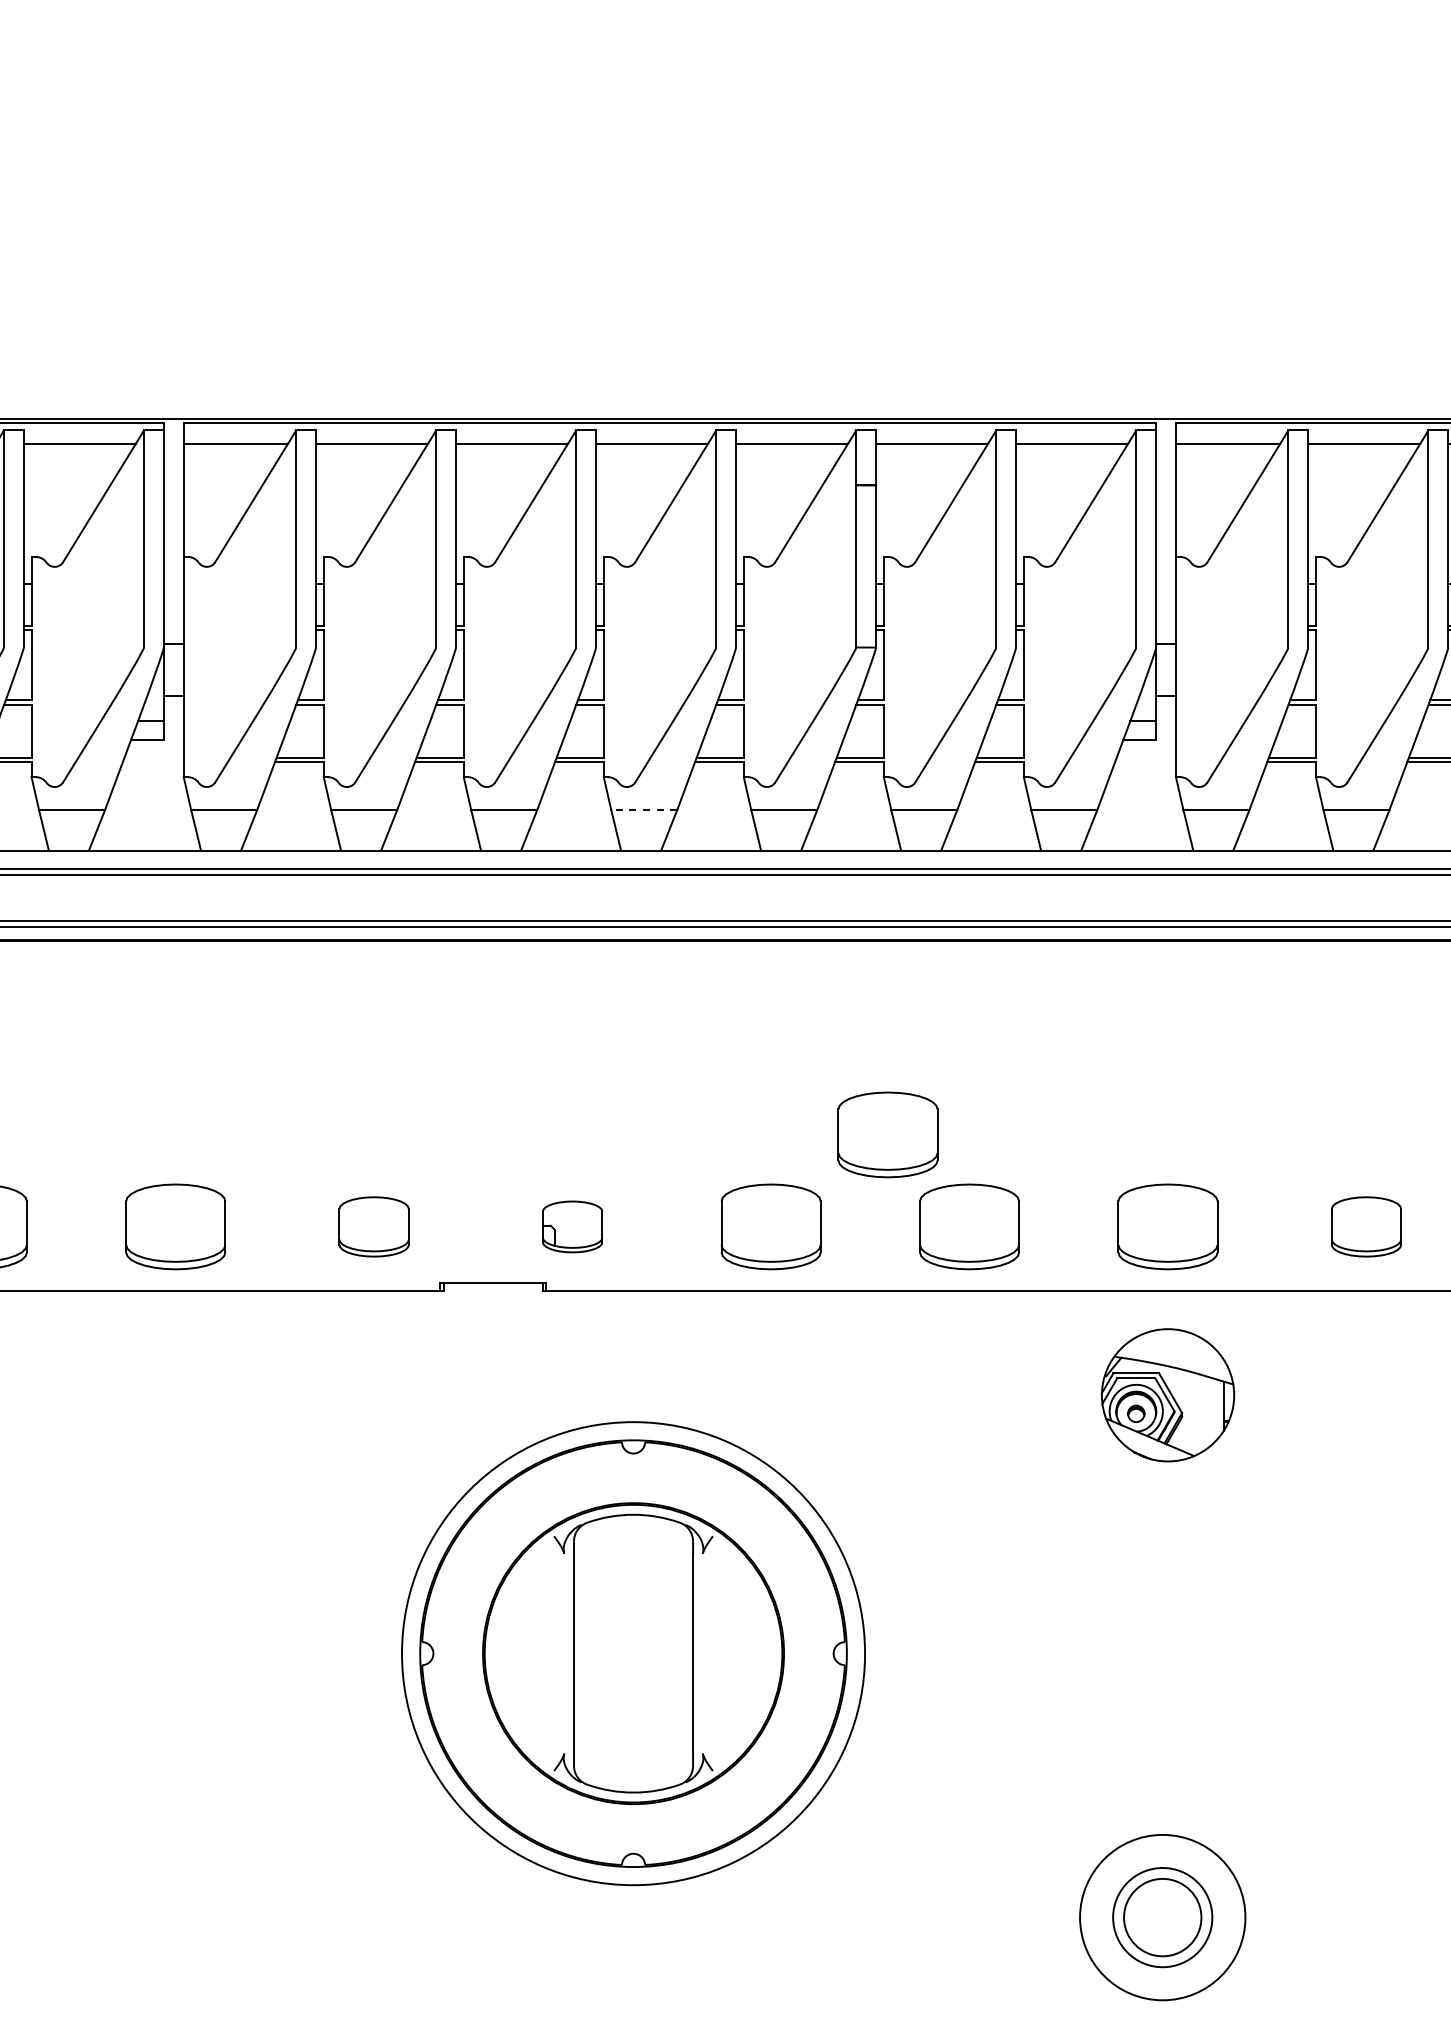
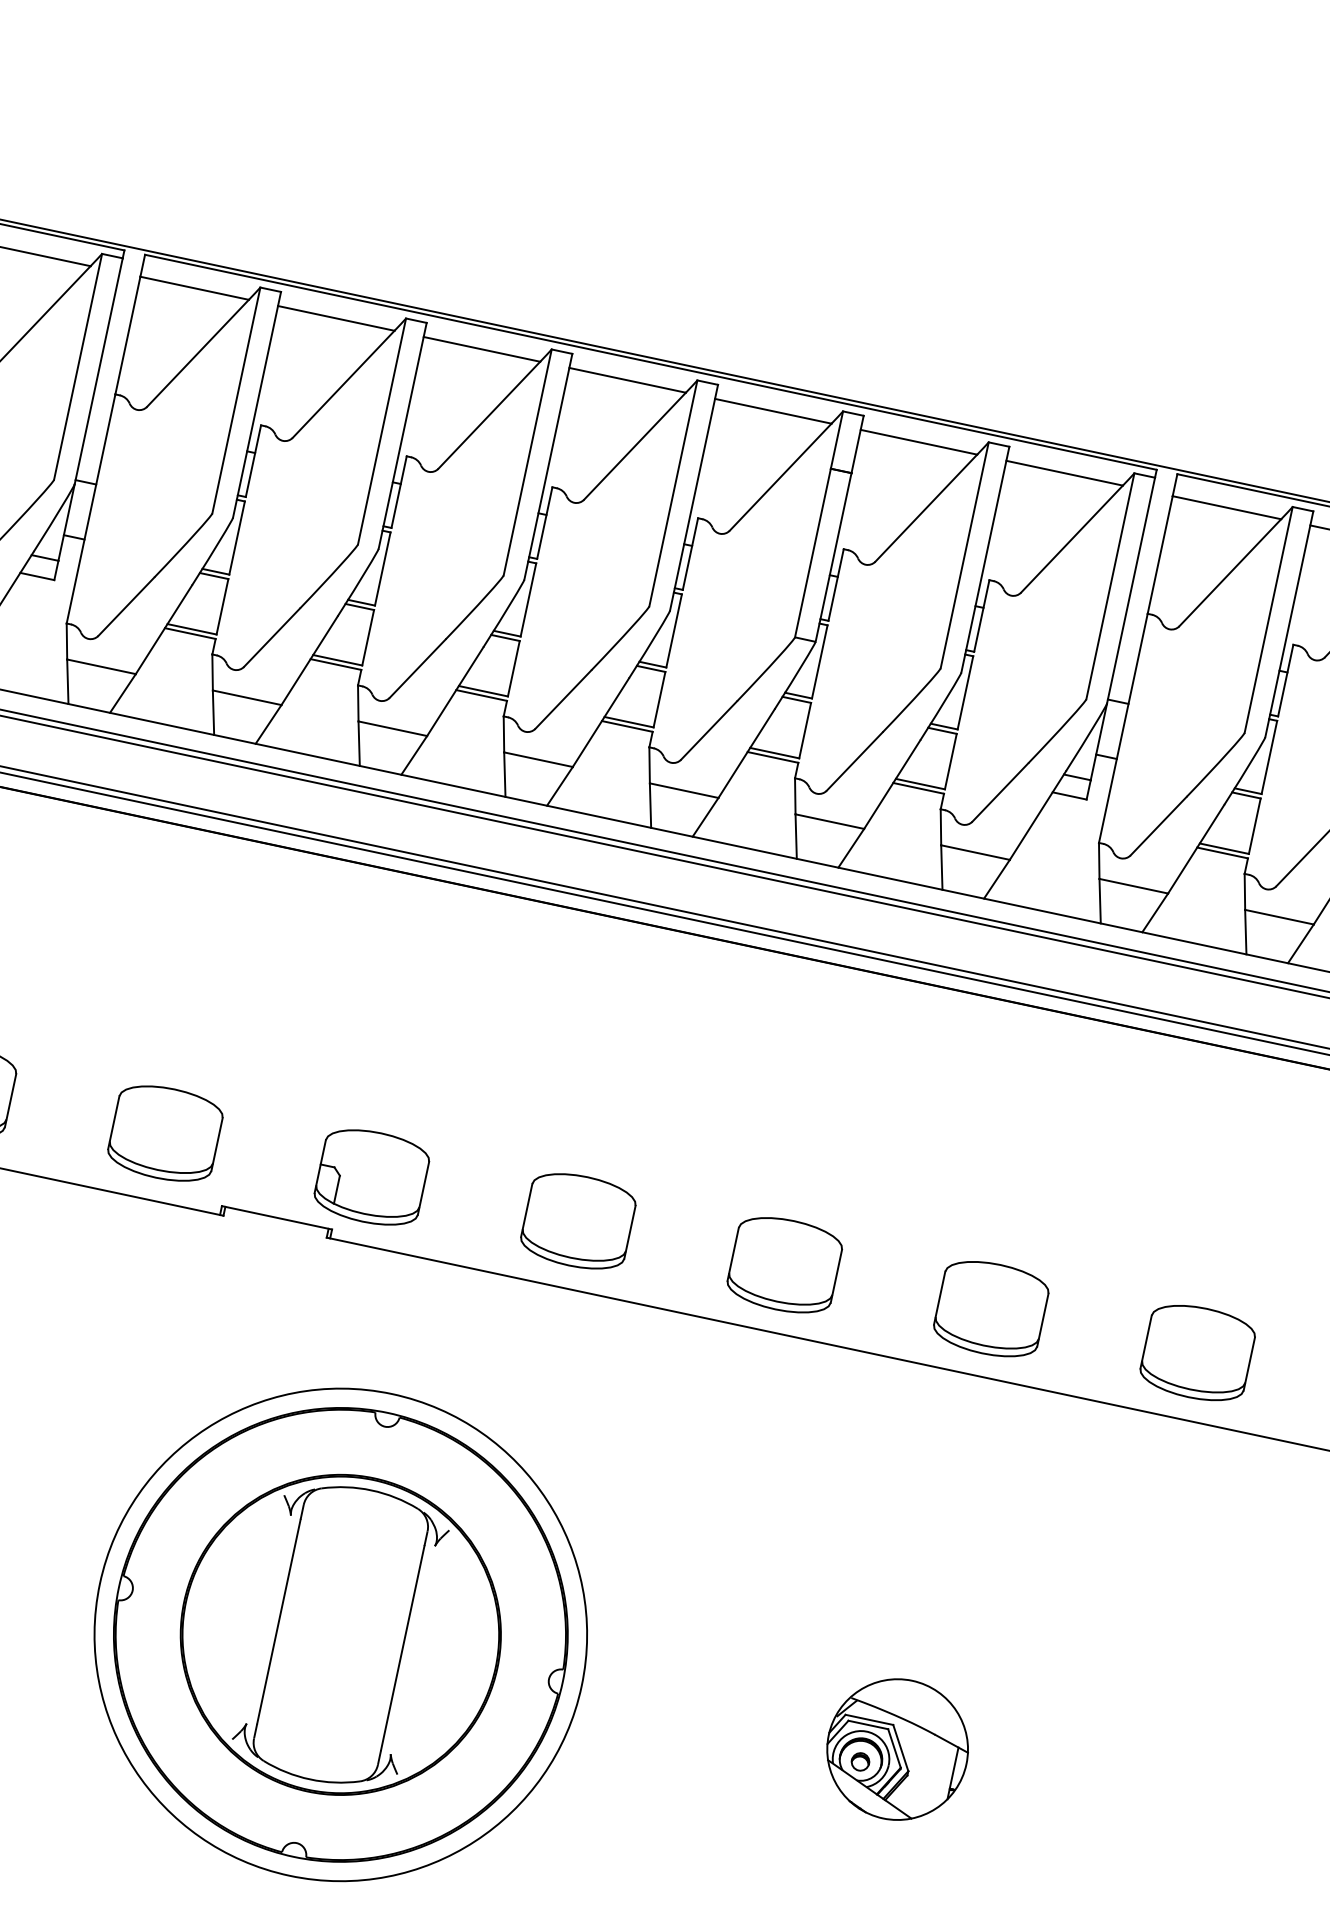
line: (644, 810) -> (538, 760), dashed -> solid
part: (887, 1134) -> (719, 1150), removed
part: (373, 1226) -> (164, 1132), size x1.43
part: (572, 1226) -> (371, 1177), size x1.67
part: (1366, 1226) -> (1197, 1352), size x1.43
part: (1167, 1395) -> (897, 1749), moved

